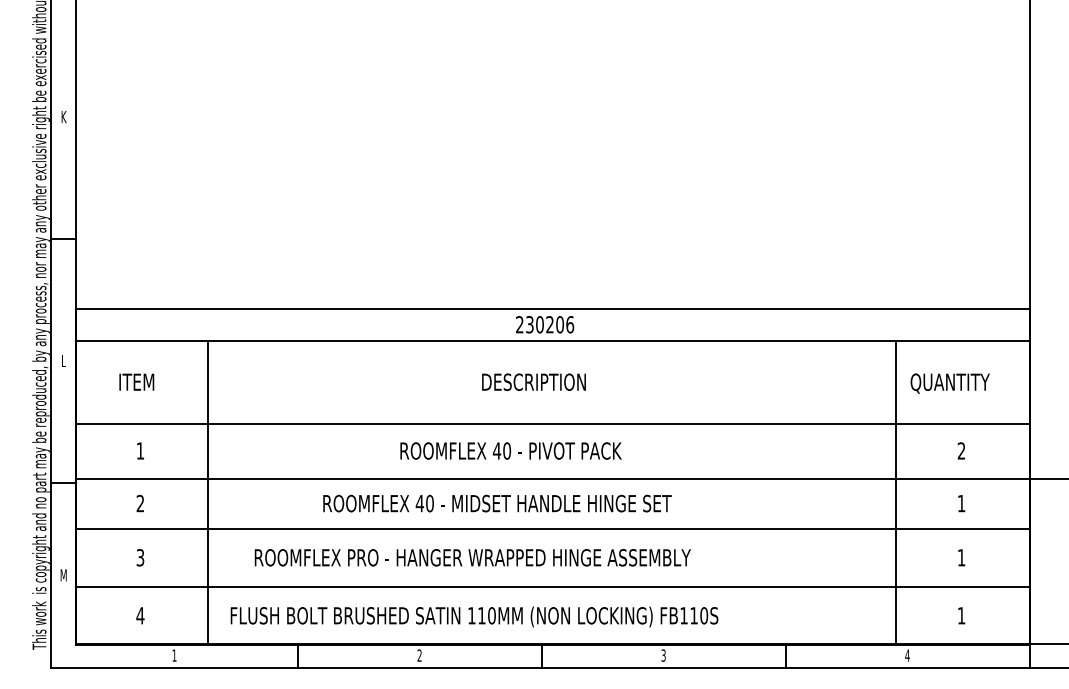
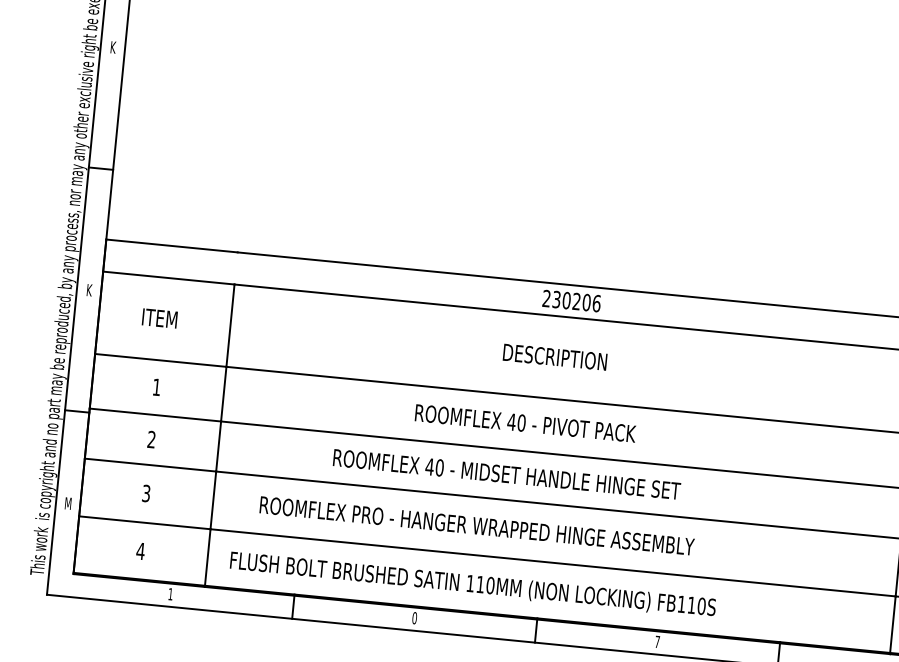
text: (63, 360) -> (89, 289), L -> K
text: (419, 655) -> (414, 618), 2 -> 0
text: (663, 655) -> (657, 641), 3 -> 7

